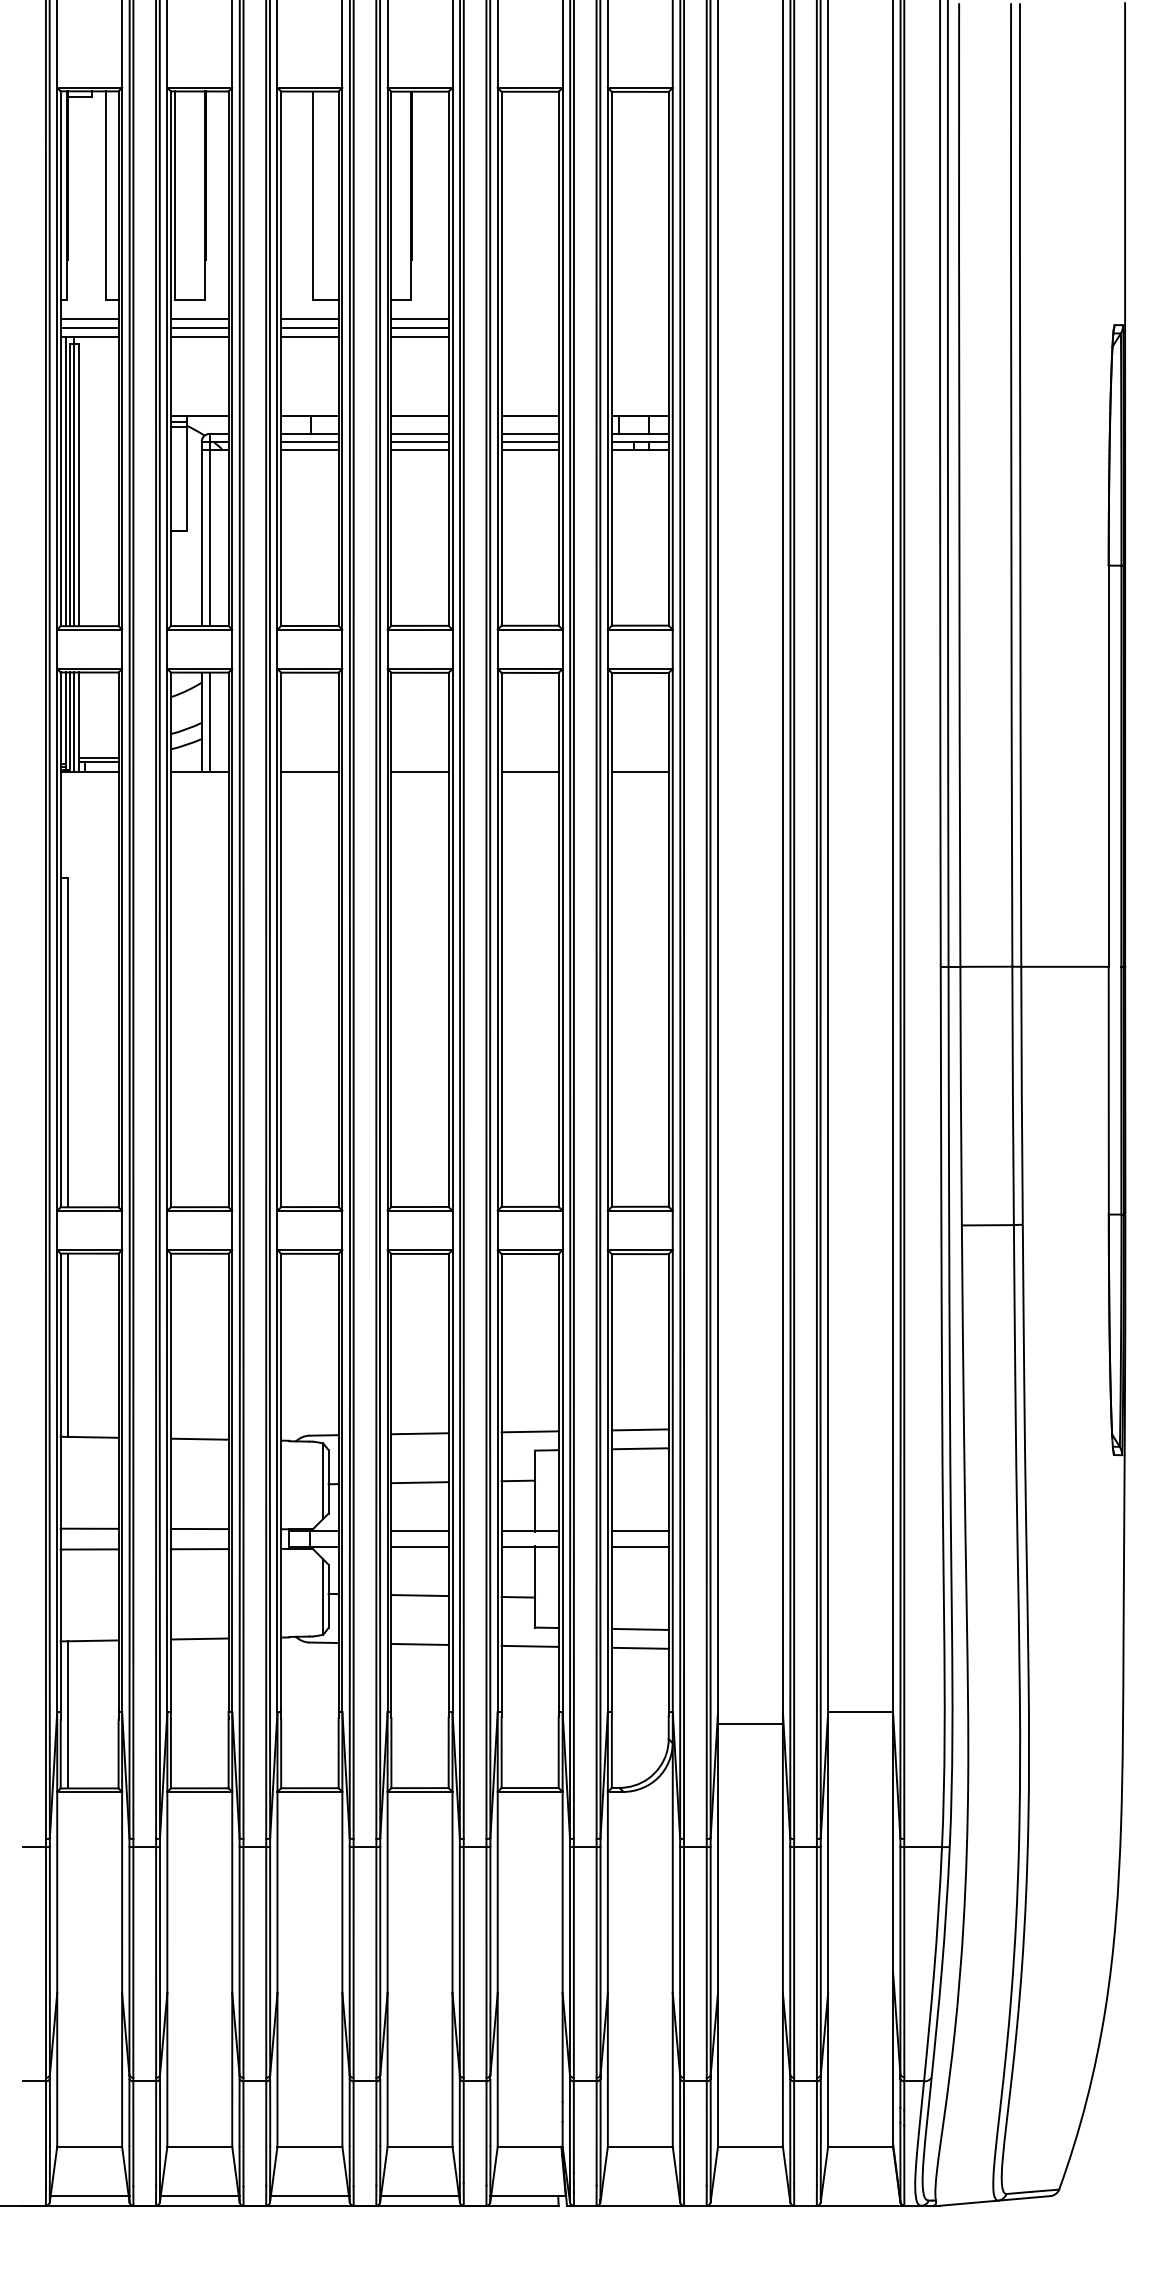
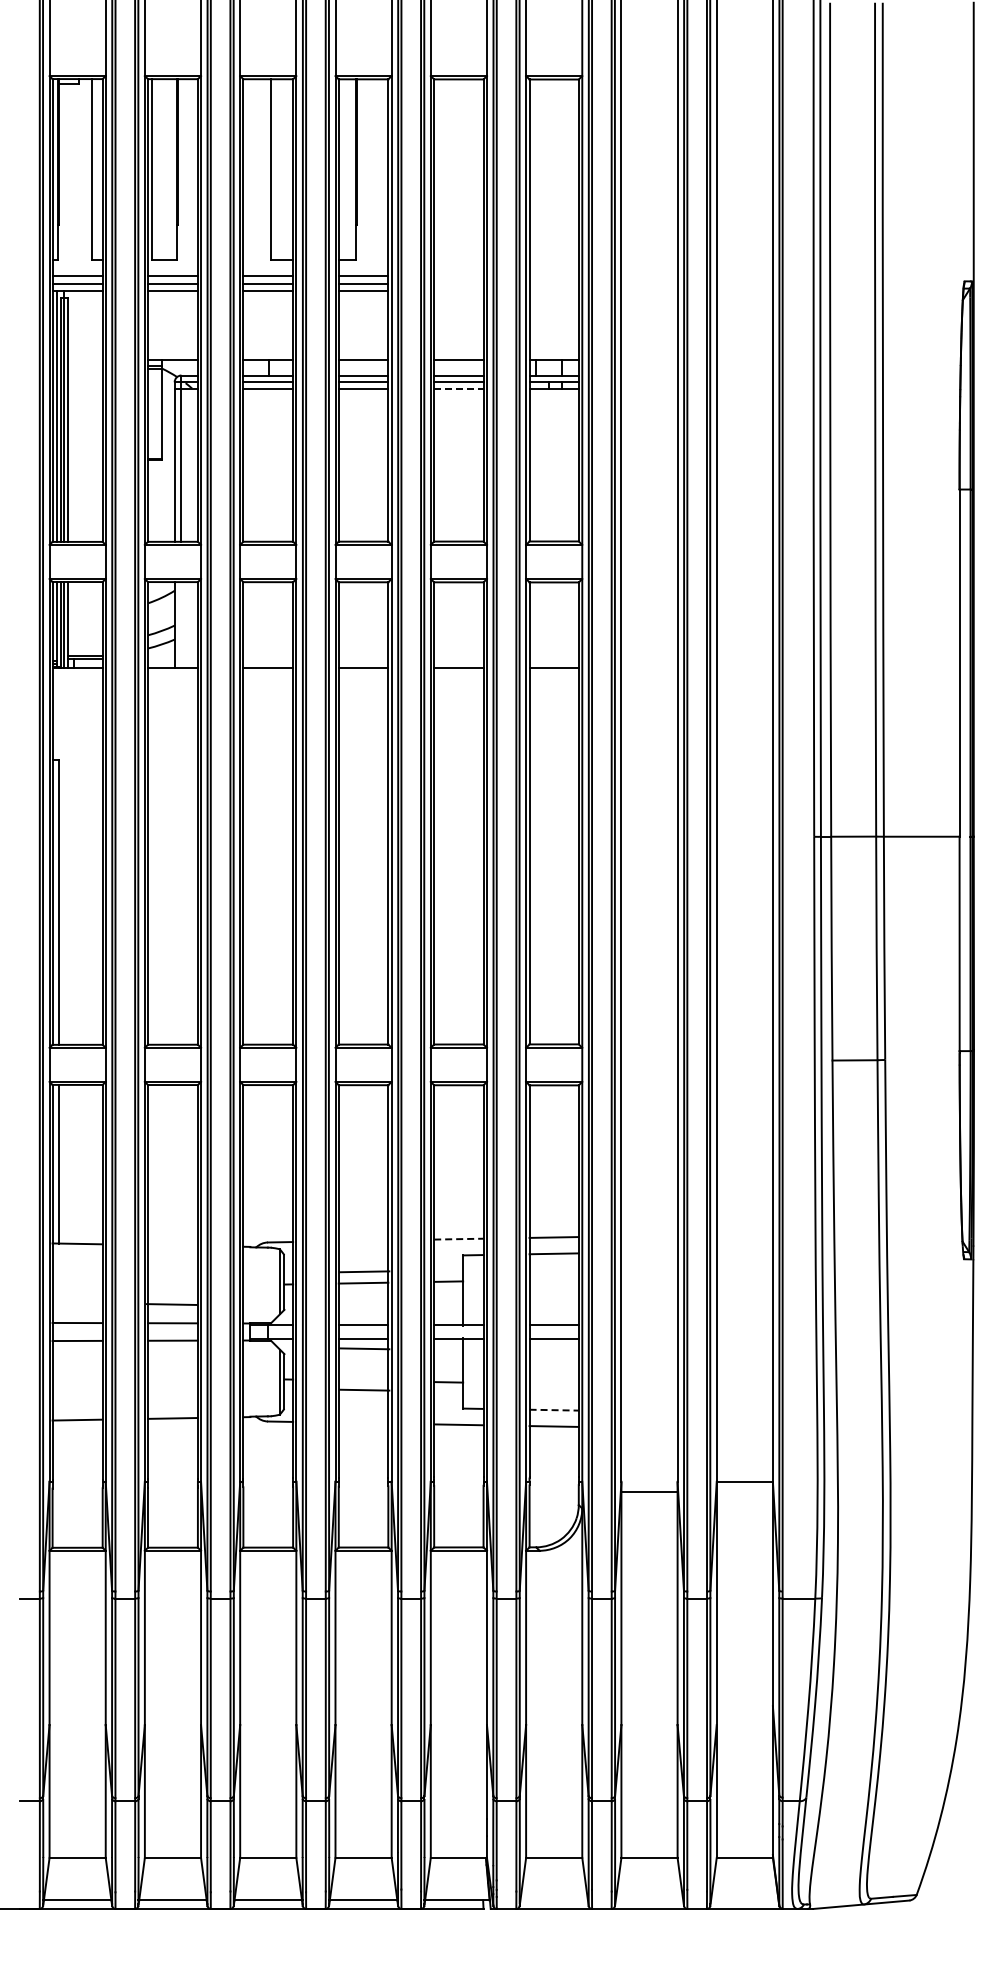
line: (529, 450) -> (458, 389), solid -> dashed
line: (209, 722) -> (181, 625), removed
line: (529, 1432) -> (458, 1239), solid -> dashed
line: (419, 1433) -> (364, 1271), moved
line: (199, 1439) -> (171, 1304), moved
line: (419, 1595) -> (364, 1348), moved
line: (640, 1629) -> (554, 1410), solid -> dashed
line: (419, 1643) -> (364, 1389), moved
line: (67, 1714) -> (58, 1483), removed

